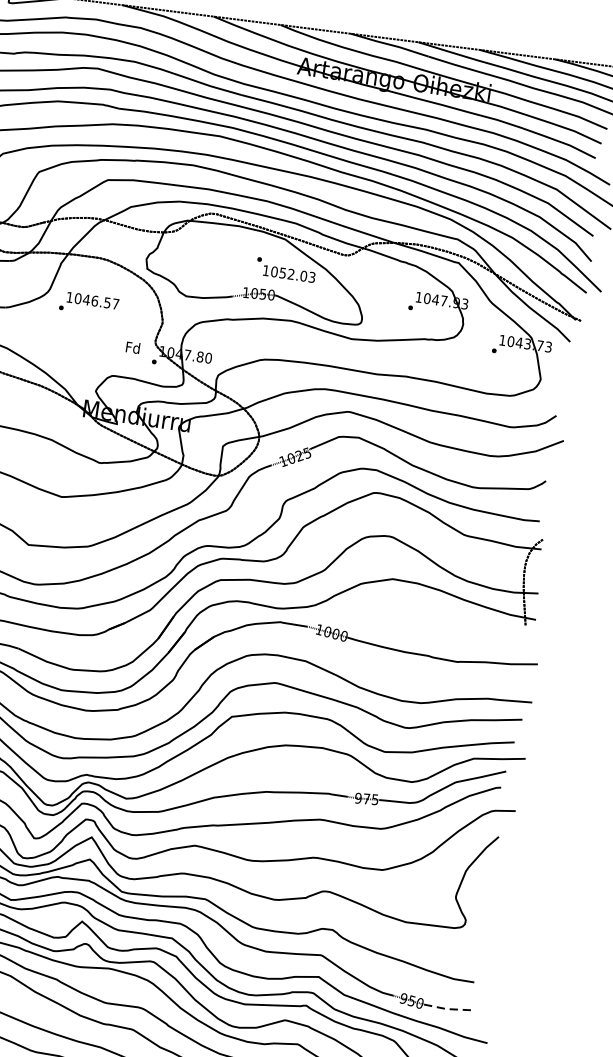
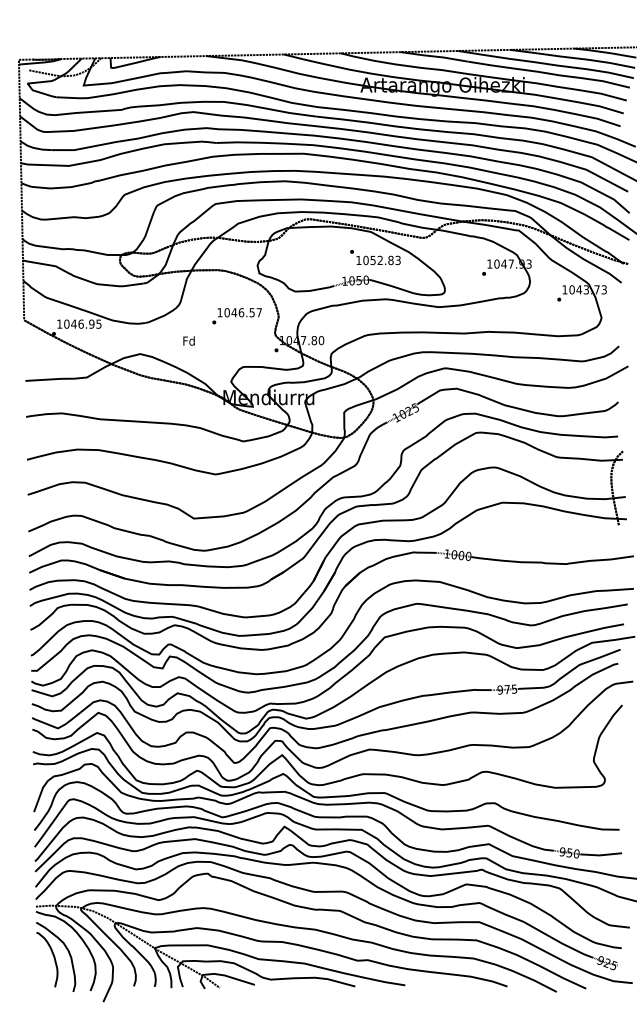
text: (303, 276) -> (390, 260), 1052.03 -> 1052.83
text: (88, 304) -> (236, 316), moved
text: (132, 347) -> (188, 340), moved
line: (447, 1009) -> (600, 855), dashed -> solid

